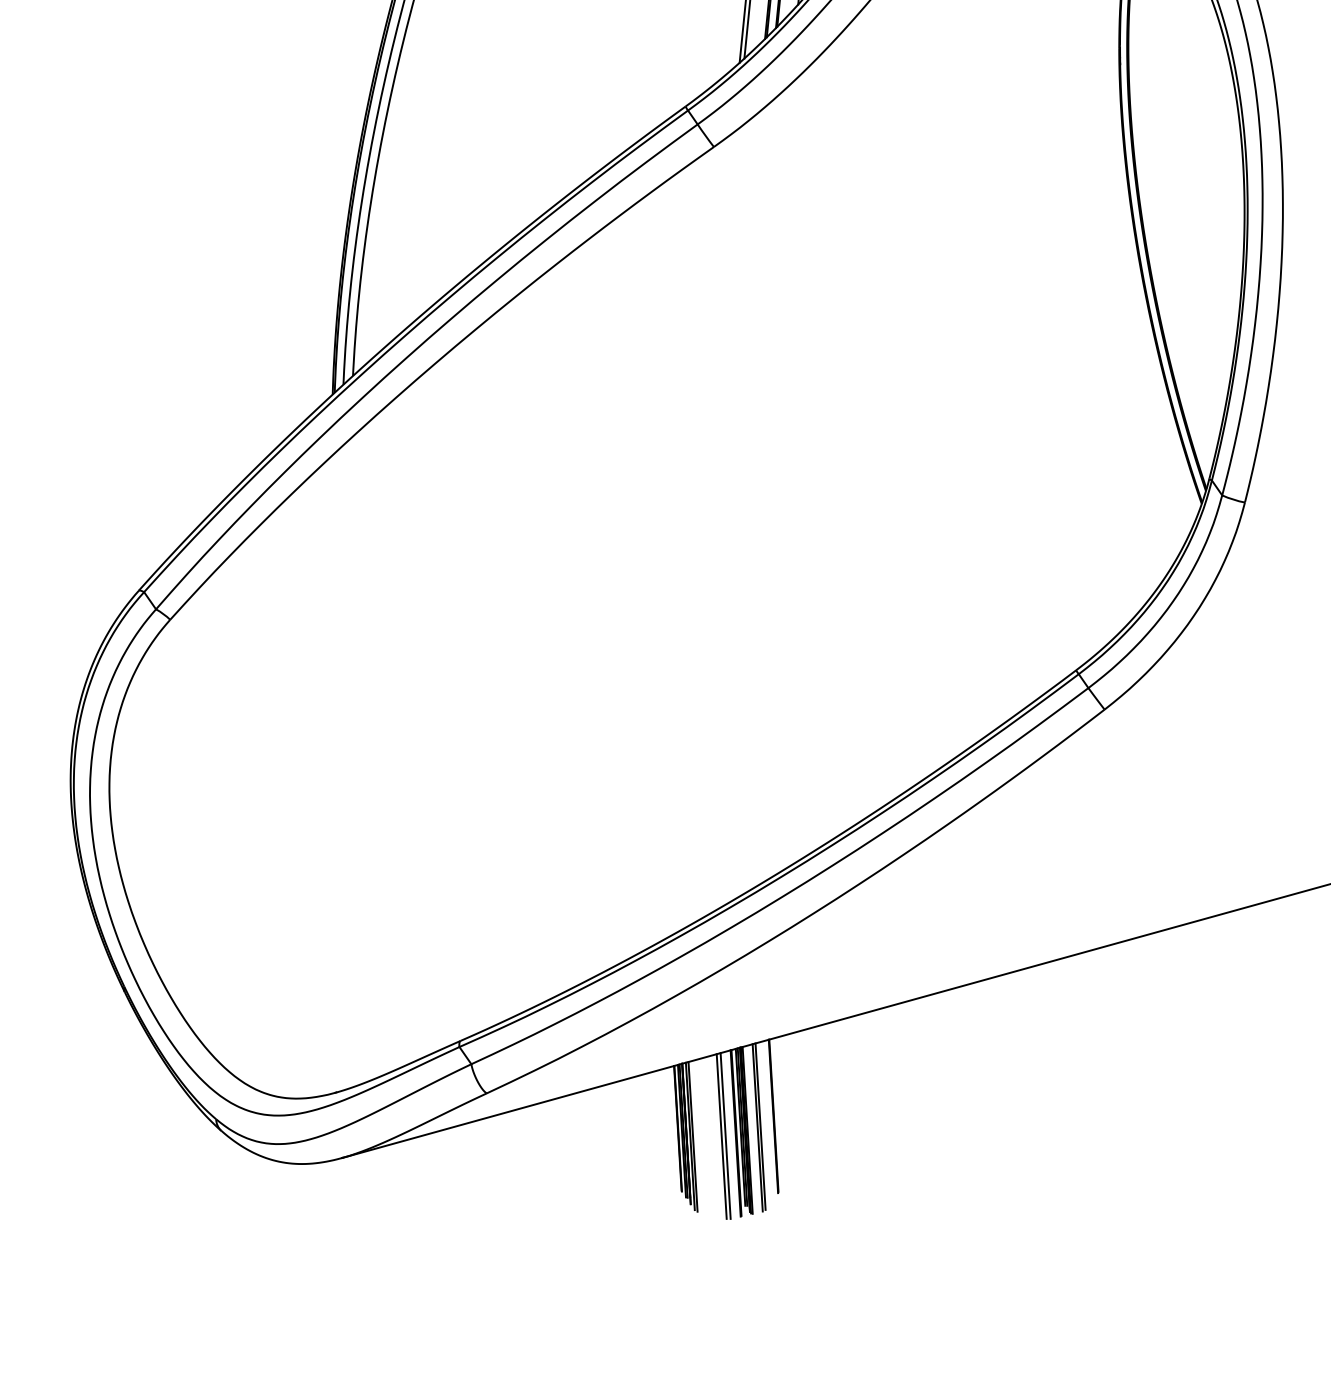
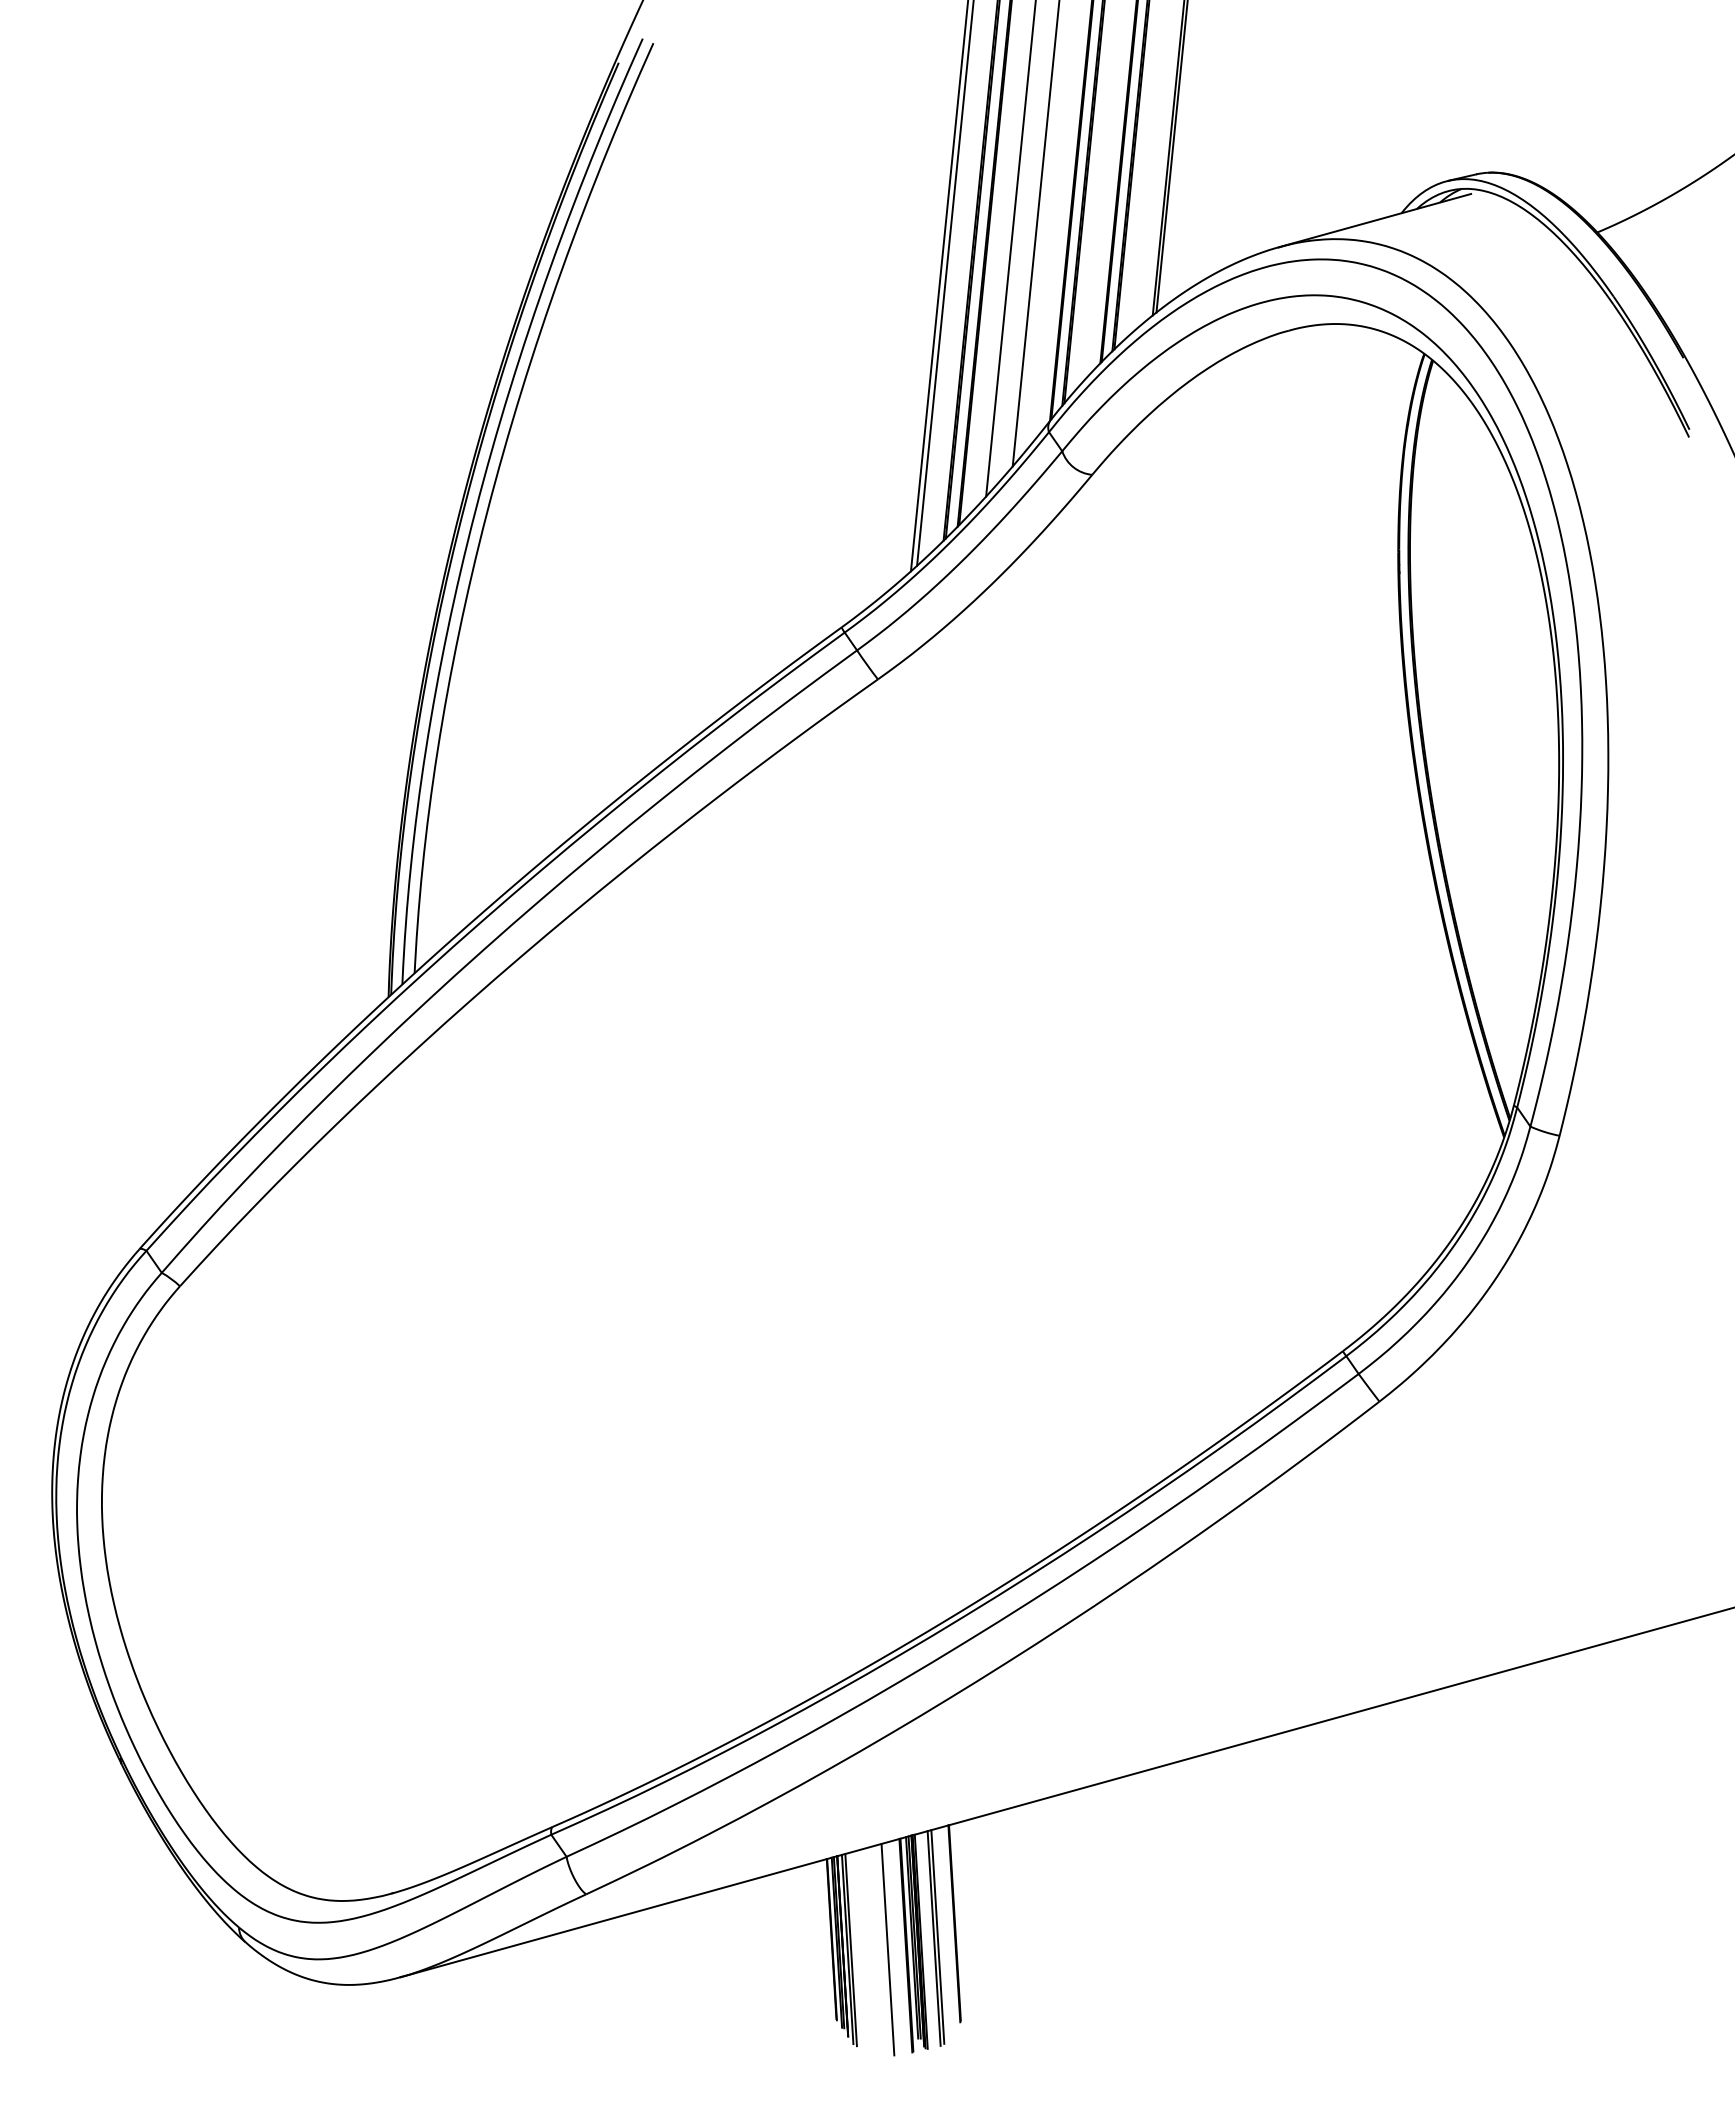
line: (725, 1135) -> (892, 1948), removed

